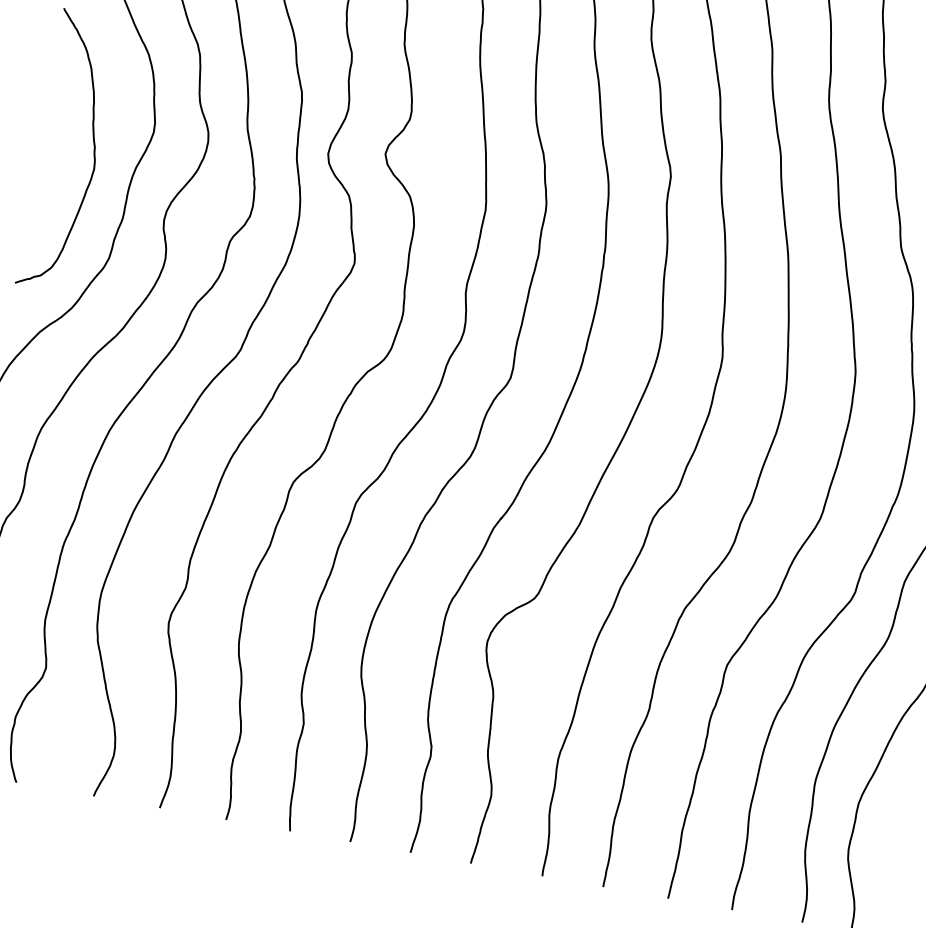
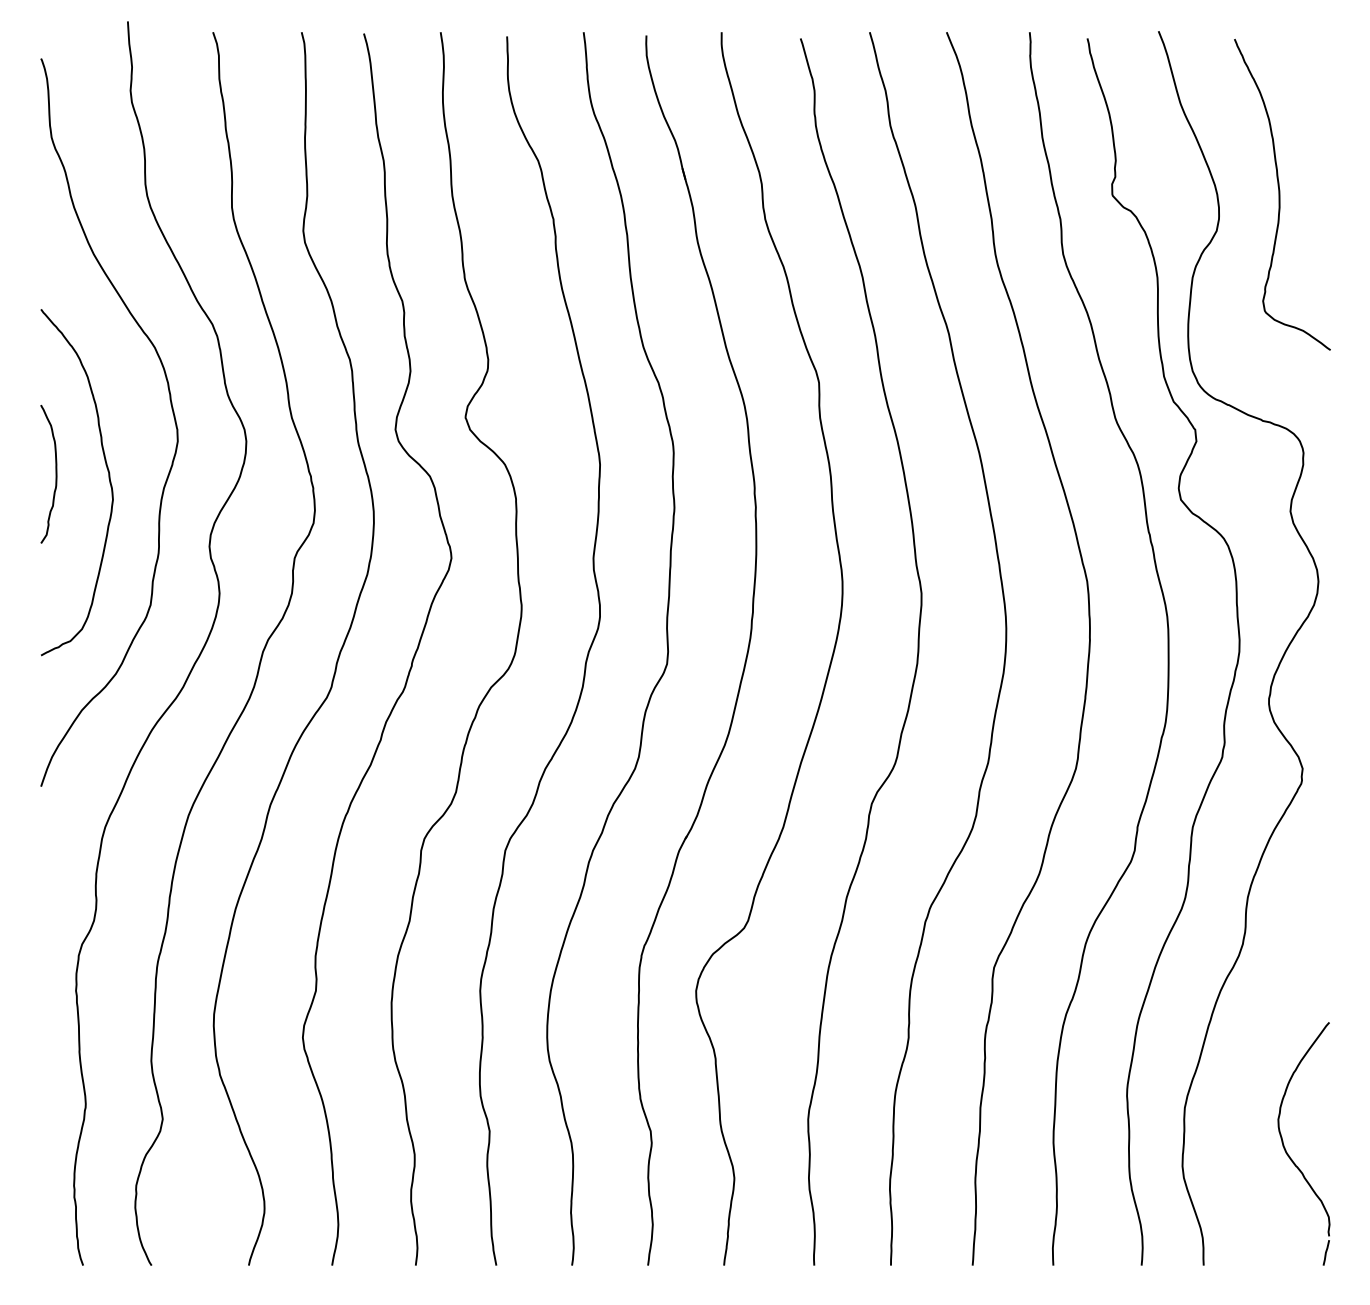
curve: (52, 141) -> (55, 474), added

